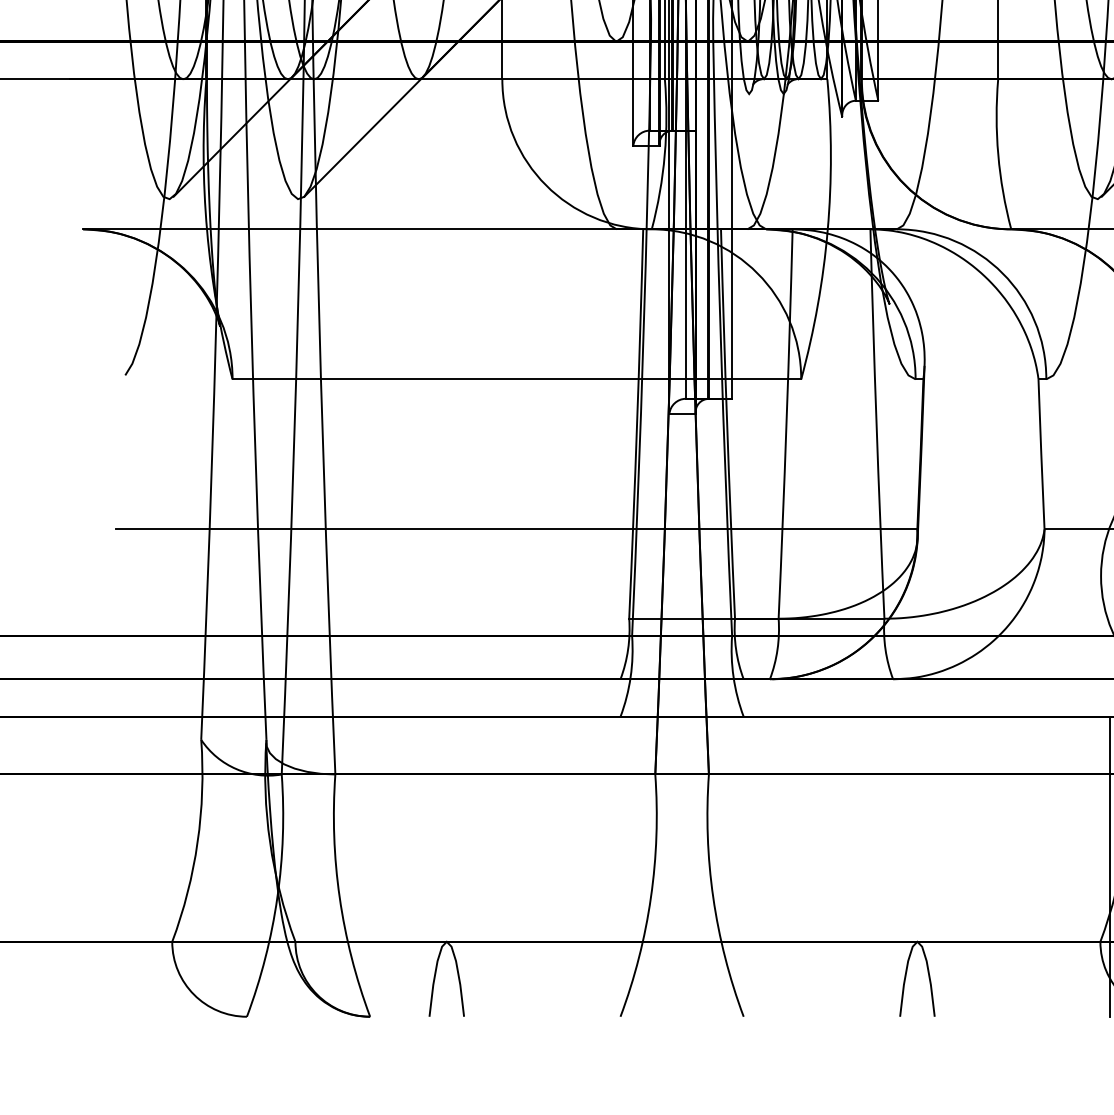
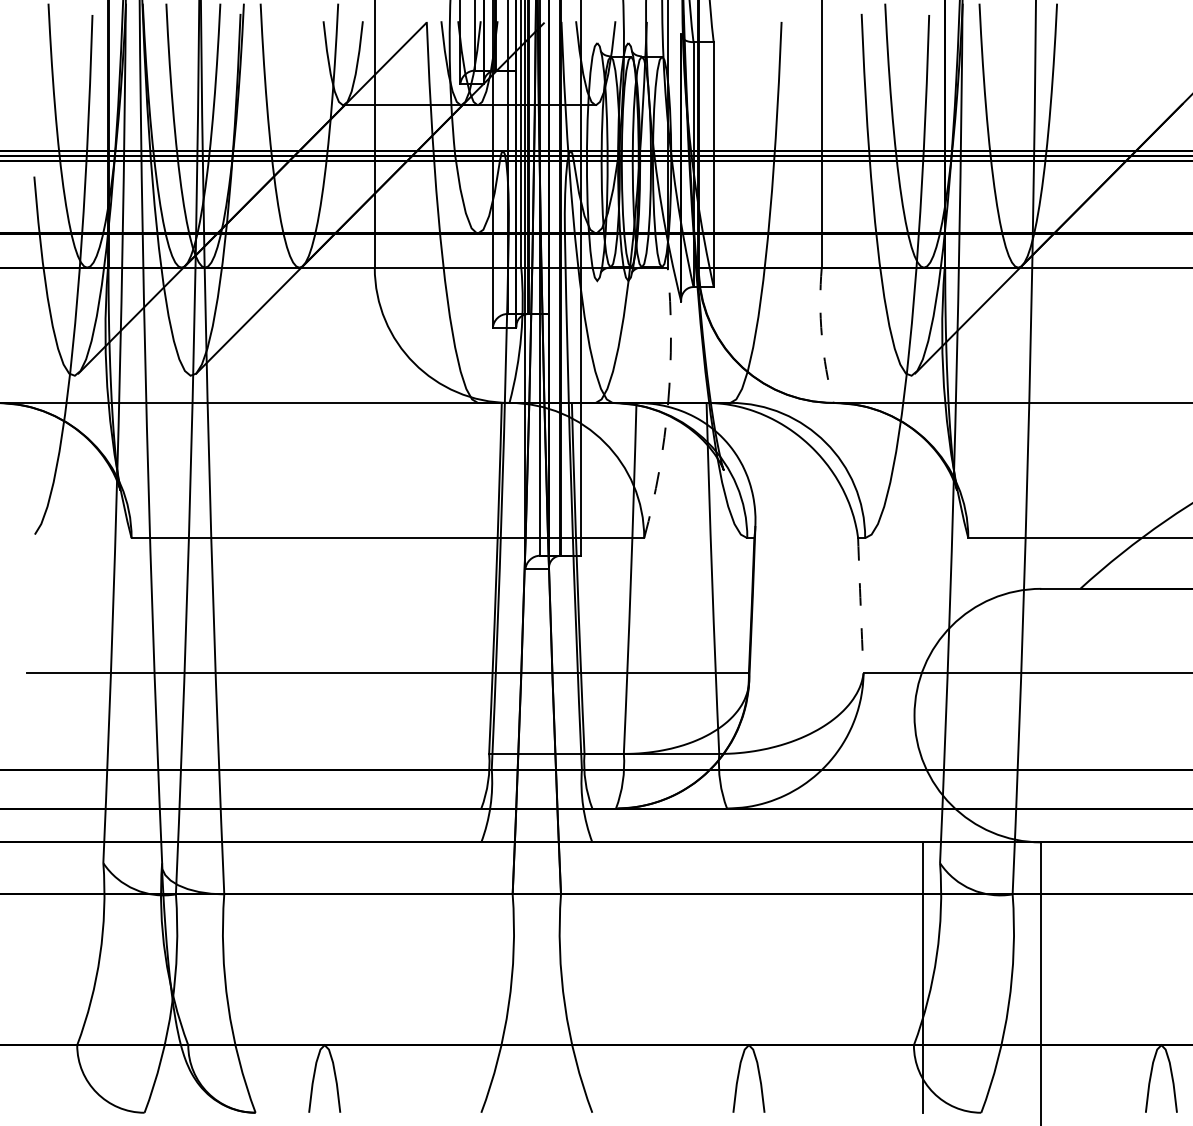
arc: (997, 154) -> (821, 335), solid -> dashed
arc: (828, 229) -> (668, 403), solid -> dashed
arc: (1041, 454) -> (860, 605), solid -> dashed

